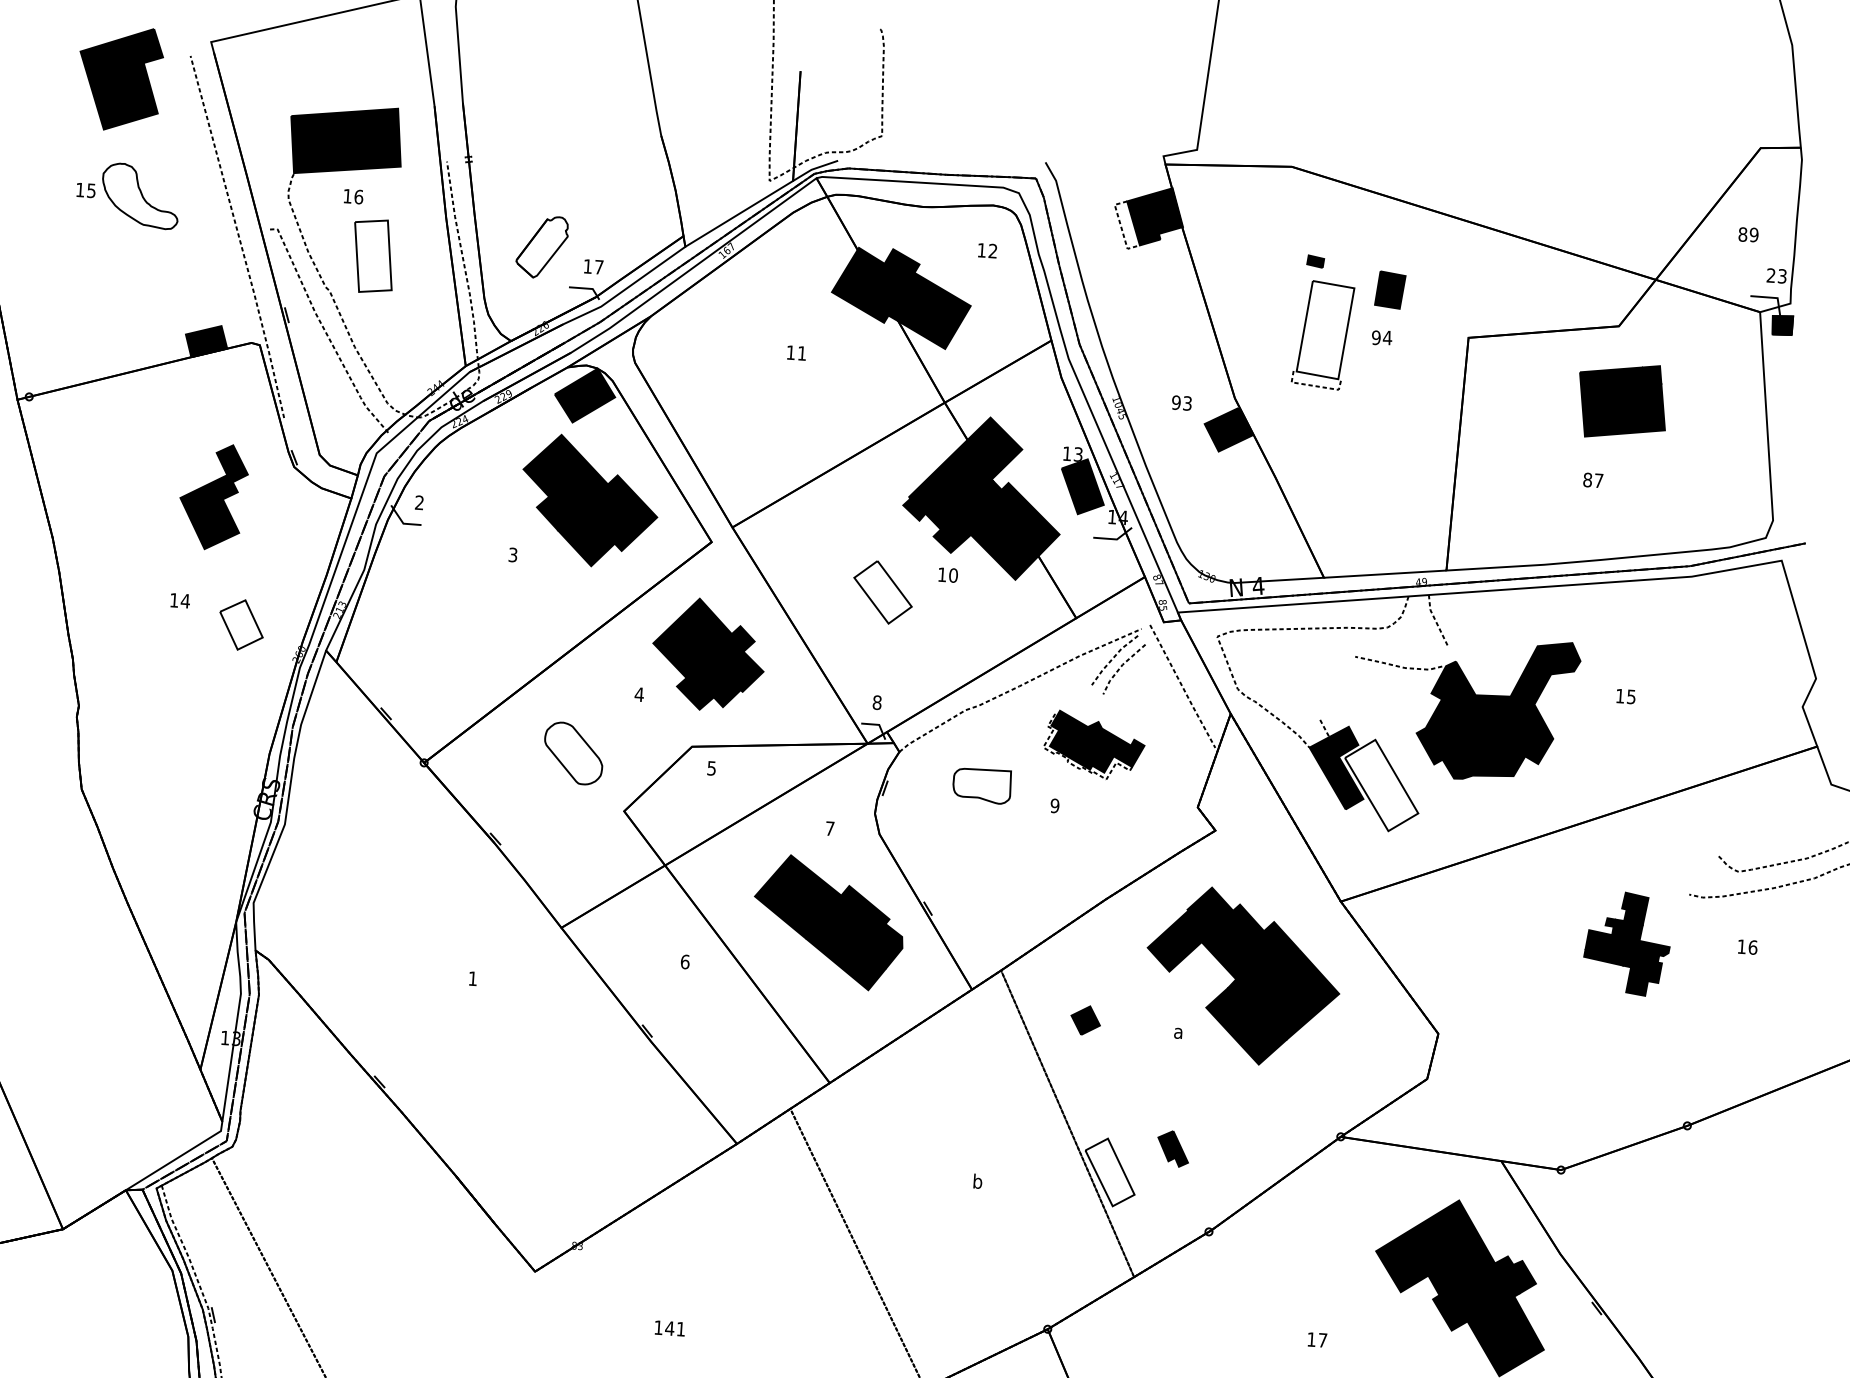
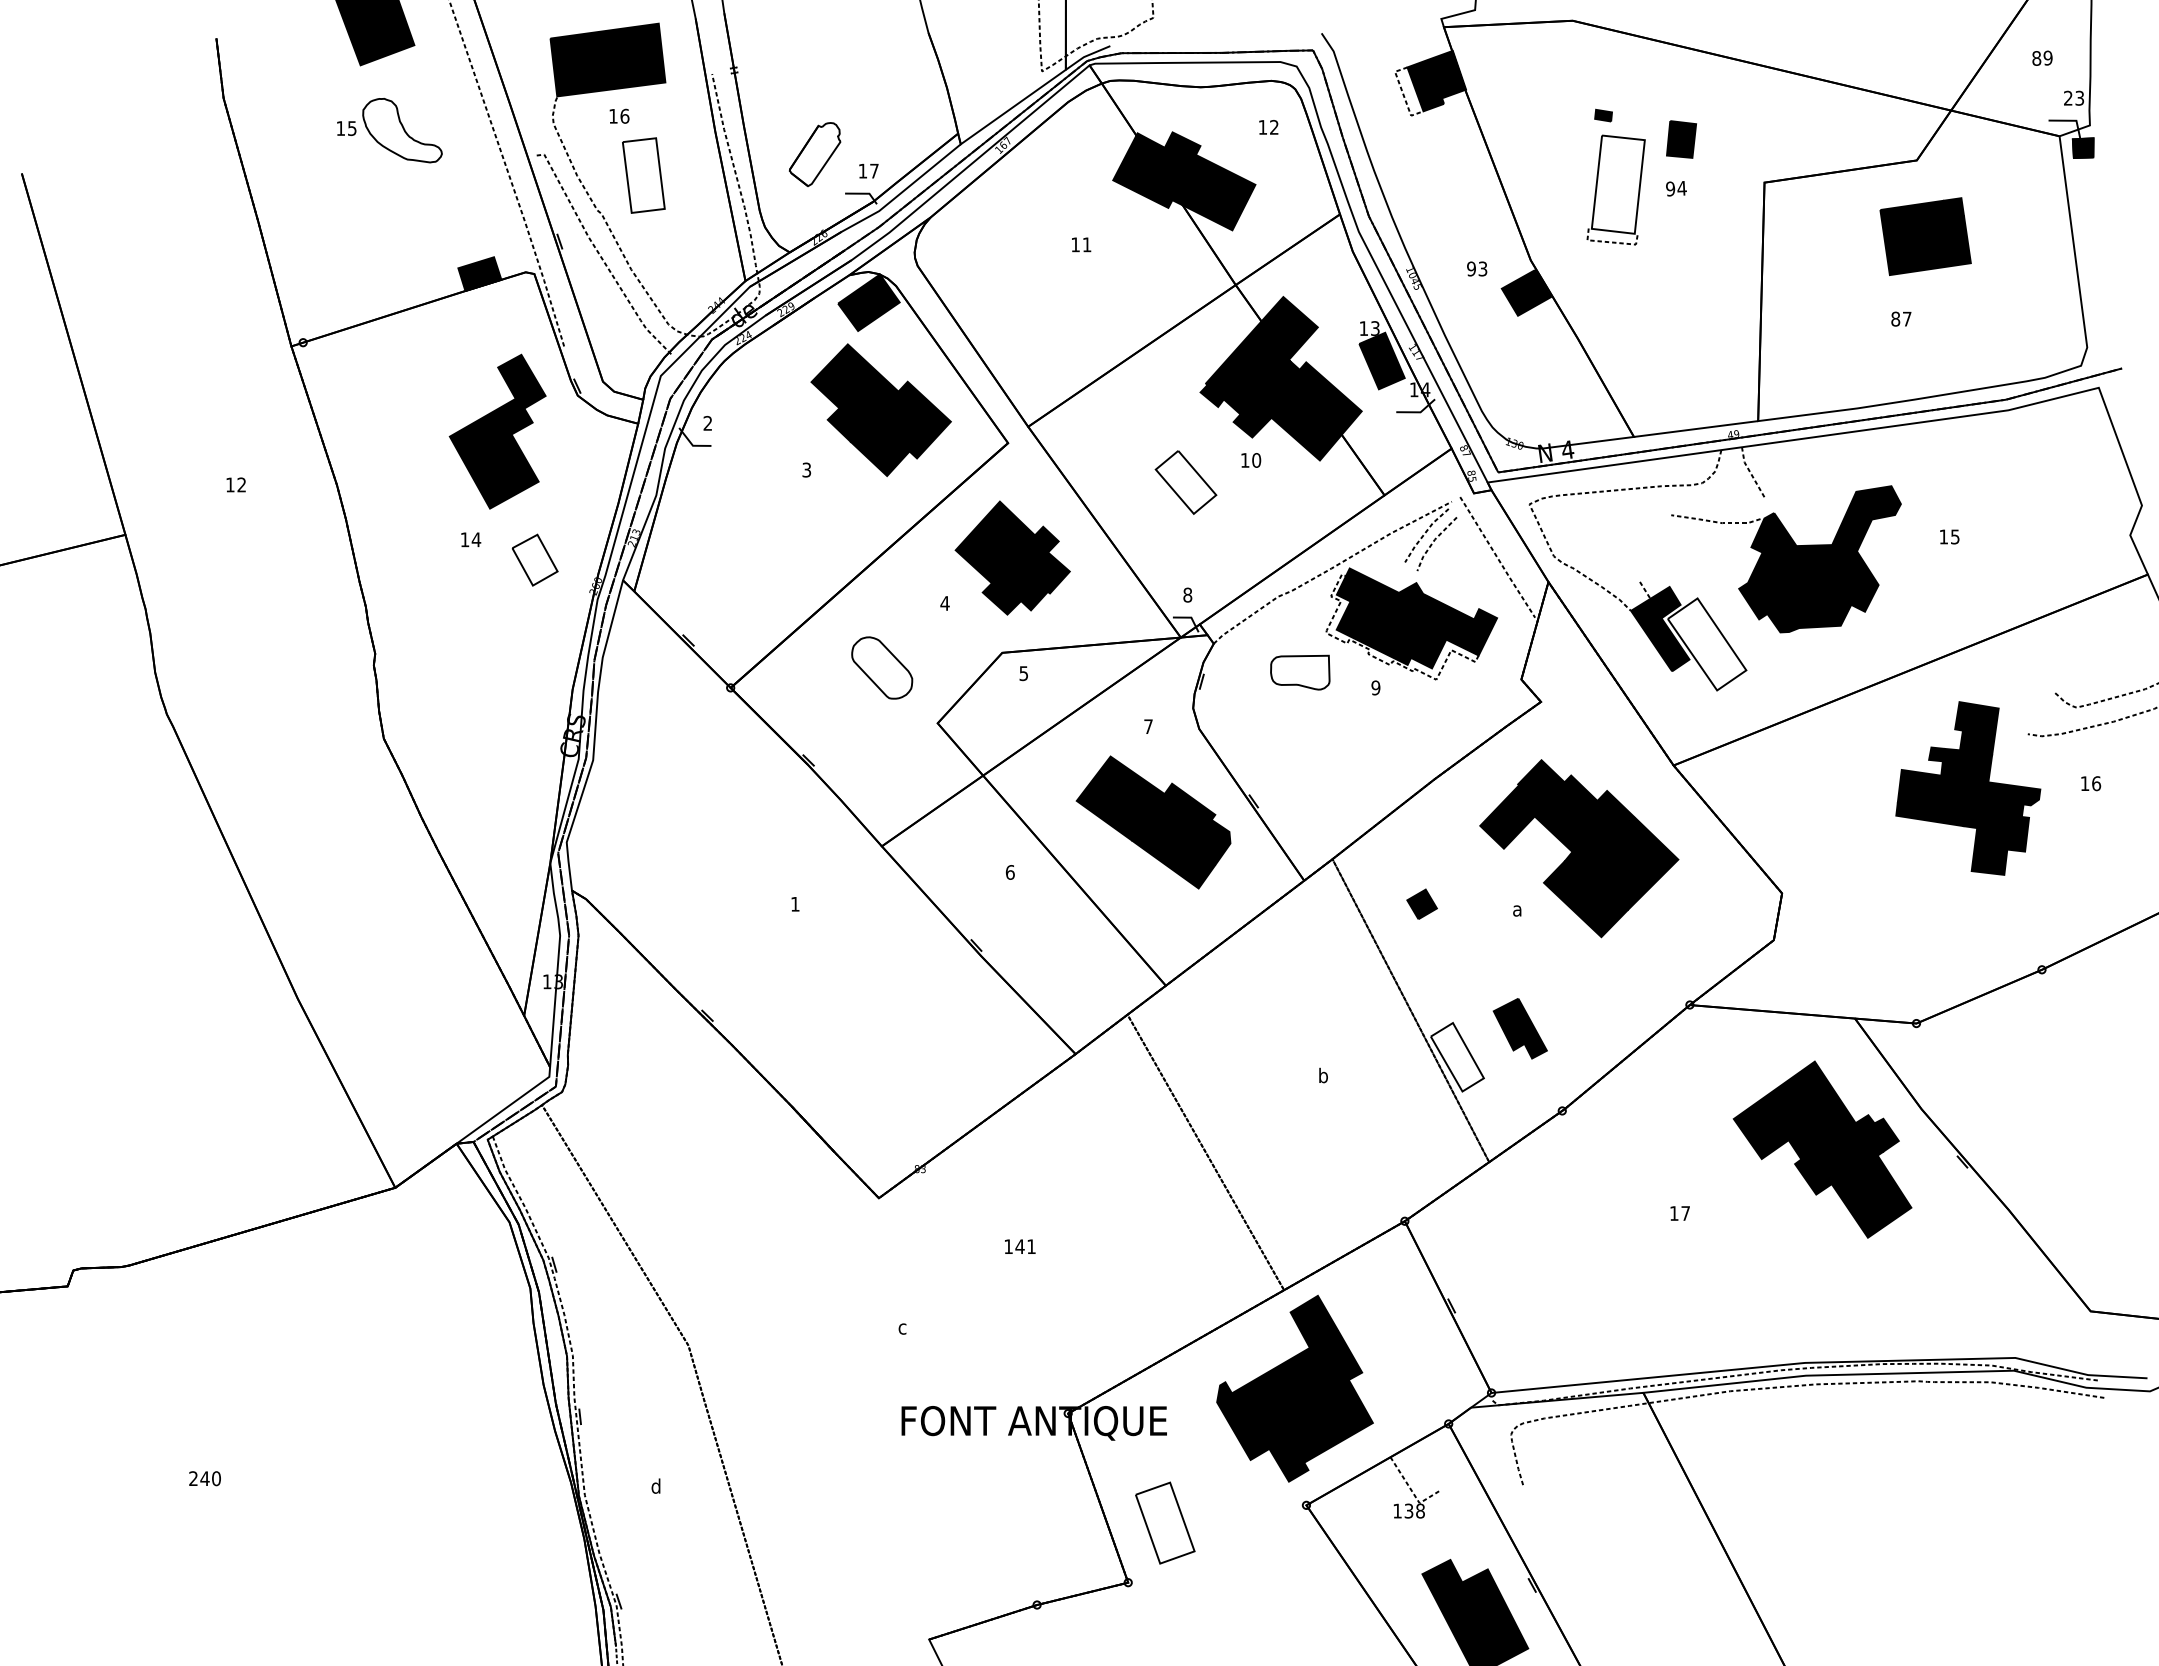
part: (213, 496) -> (497, 431), size x1.43
part: (1094, 745) -> (1411, 623), size x1.67
part: (1627, 943) -> (1968, 788), size x1.67
part: (1172, 1148) -> (1519, 1028), size x1.67

